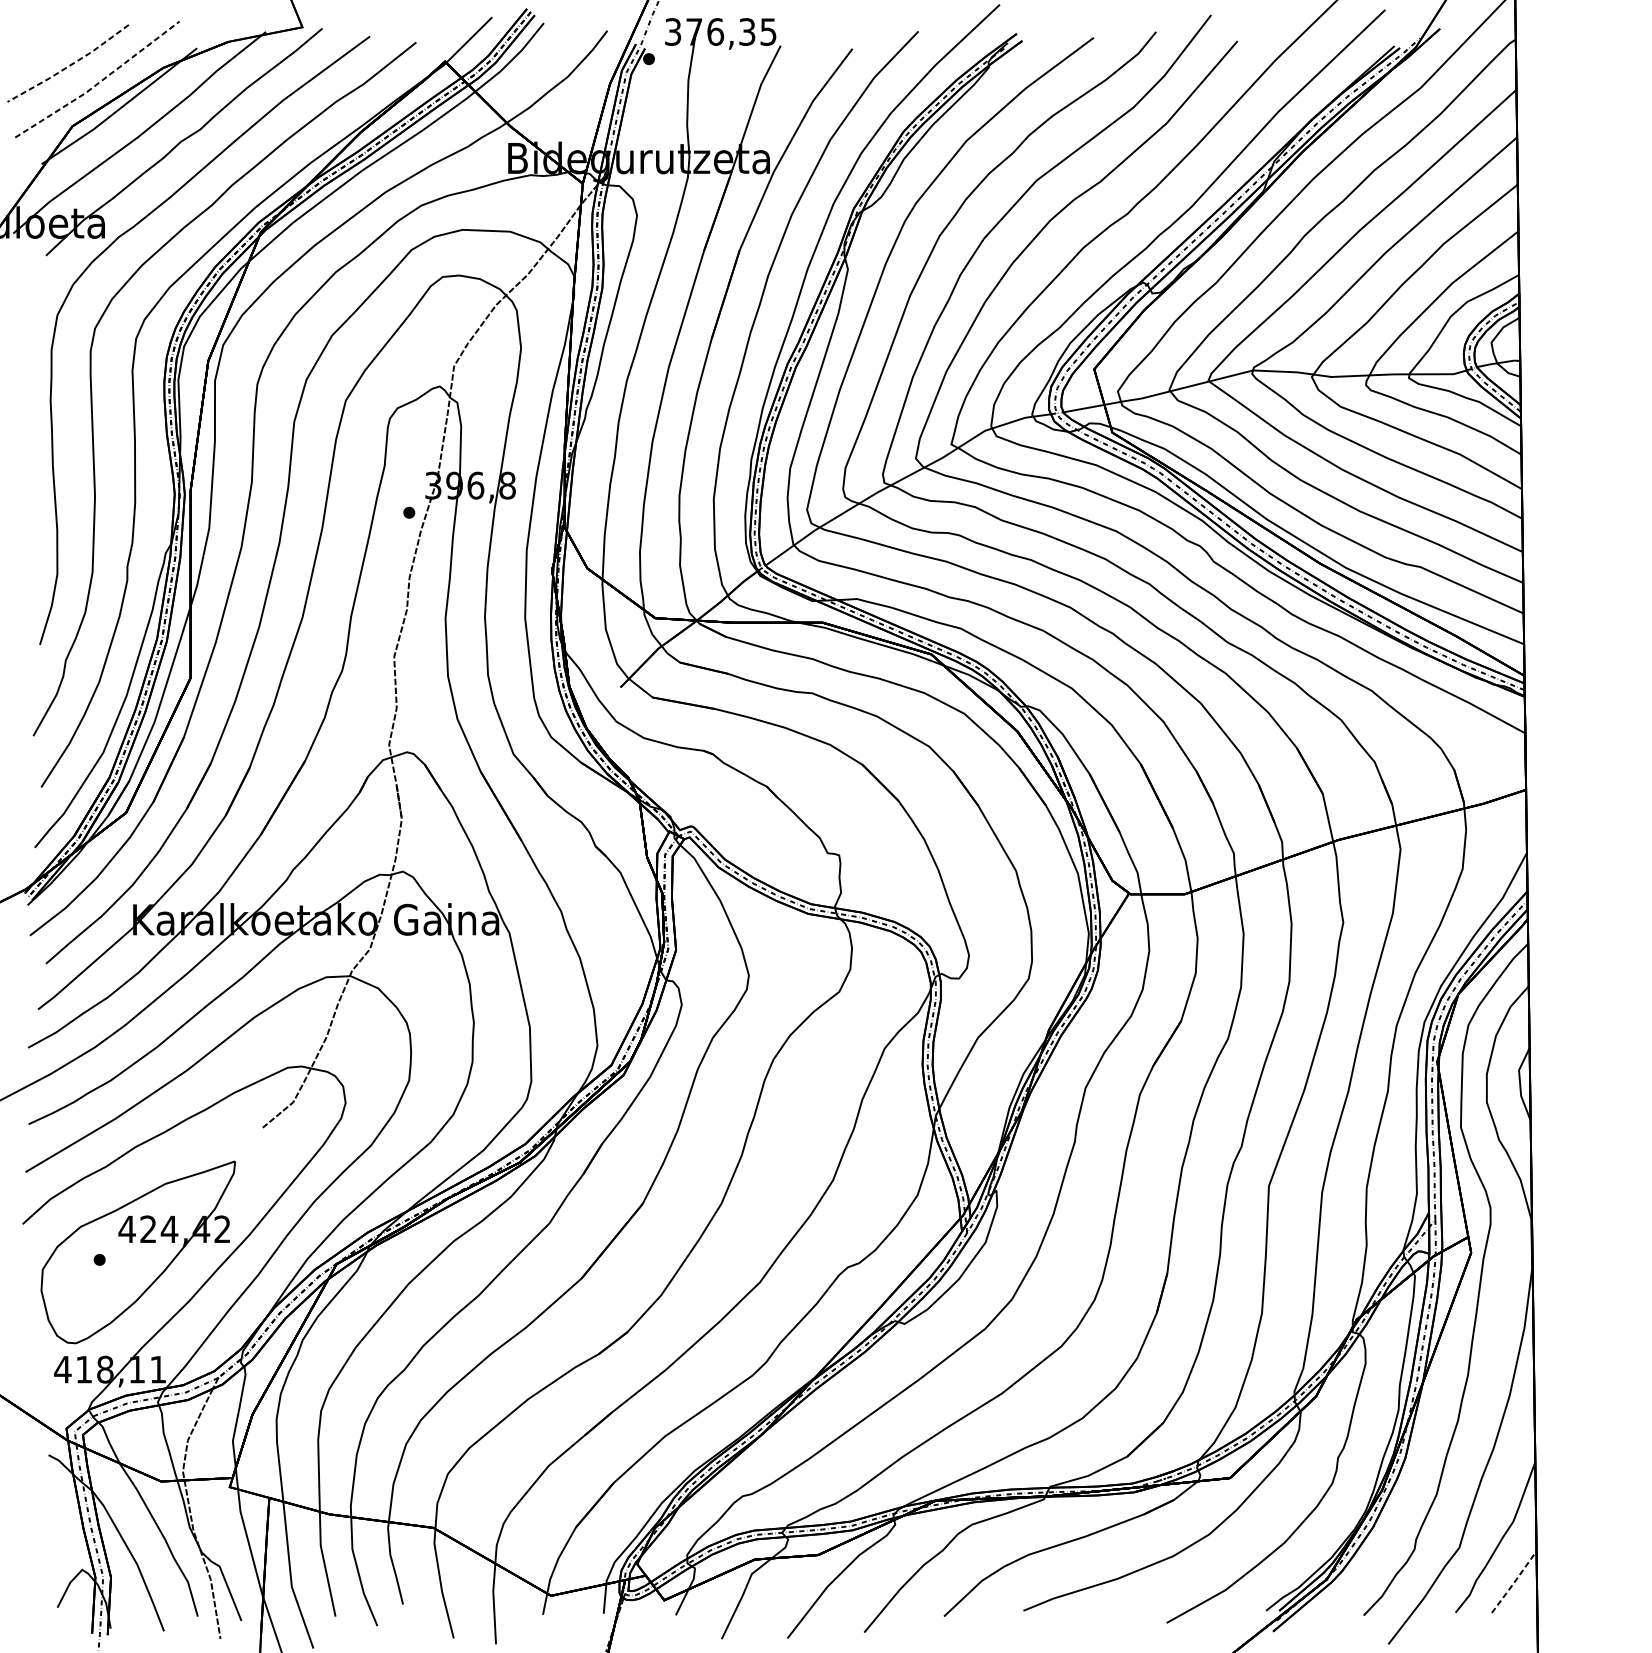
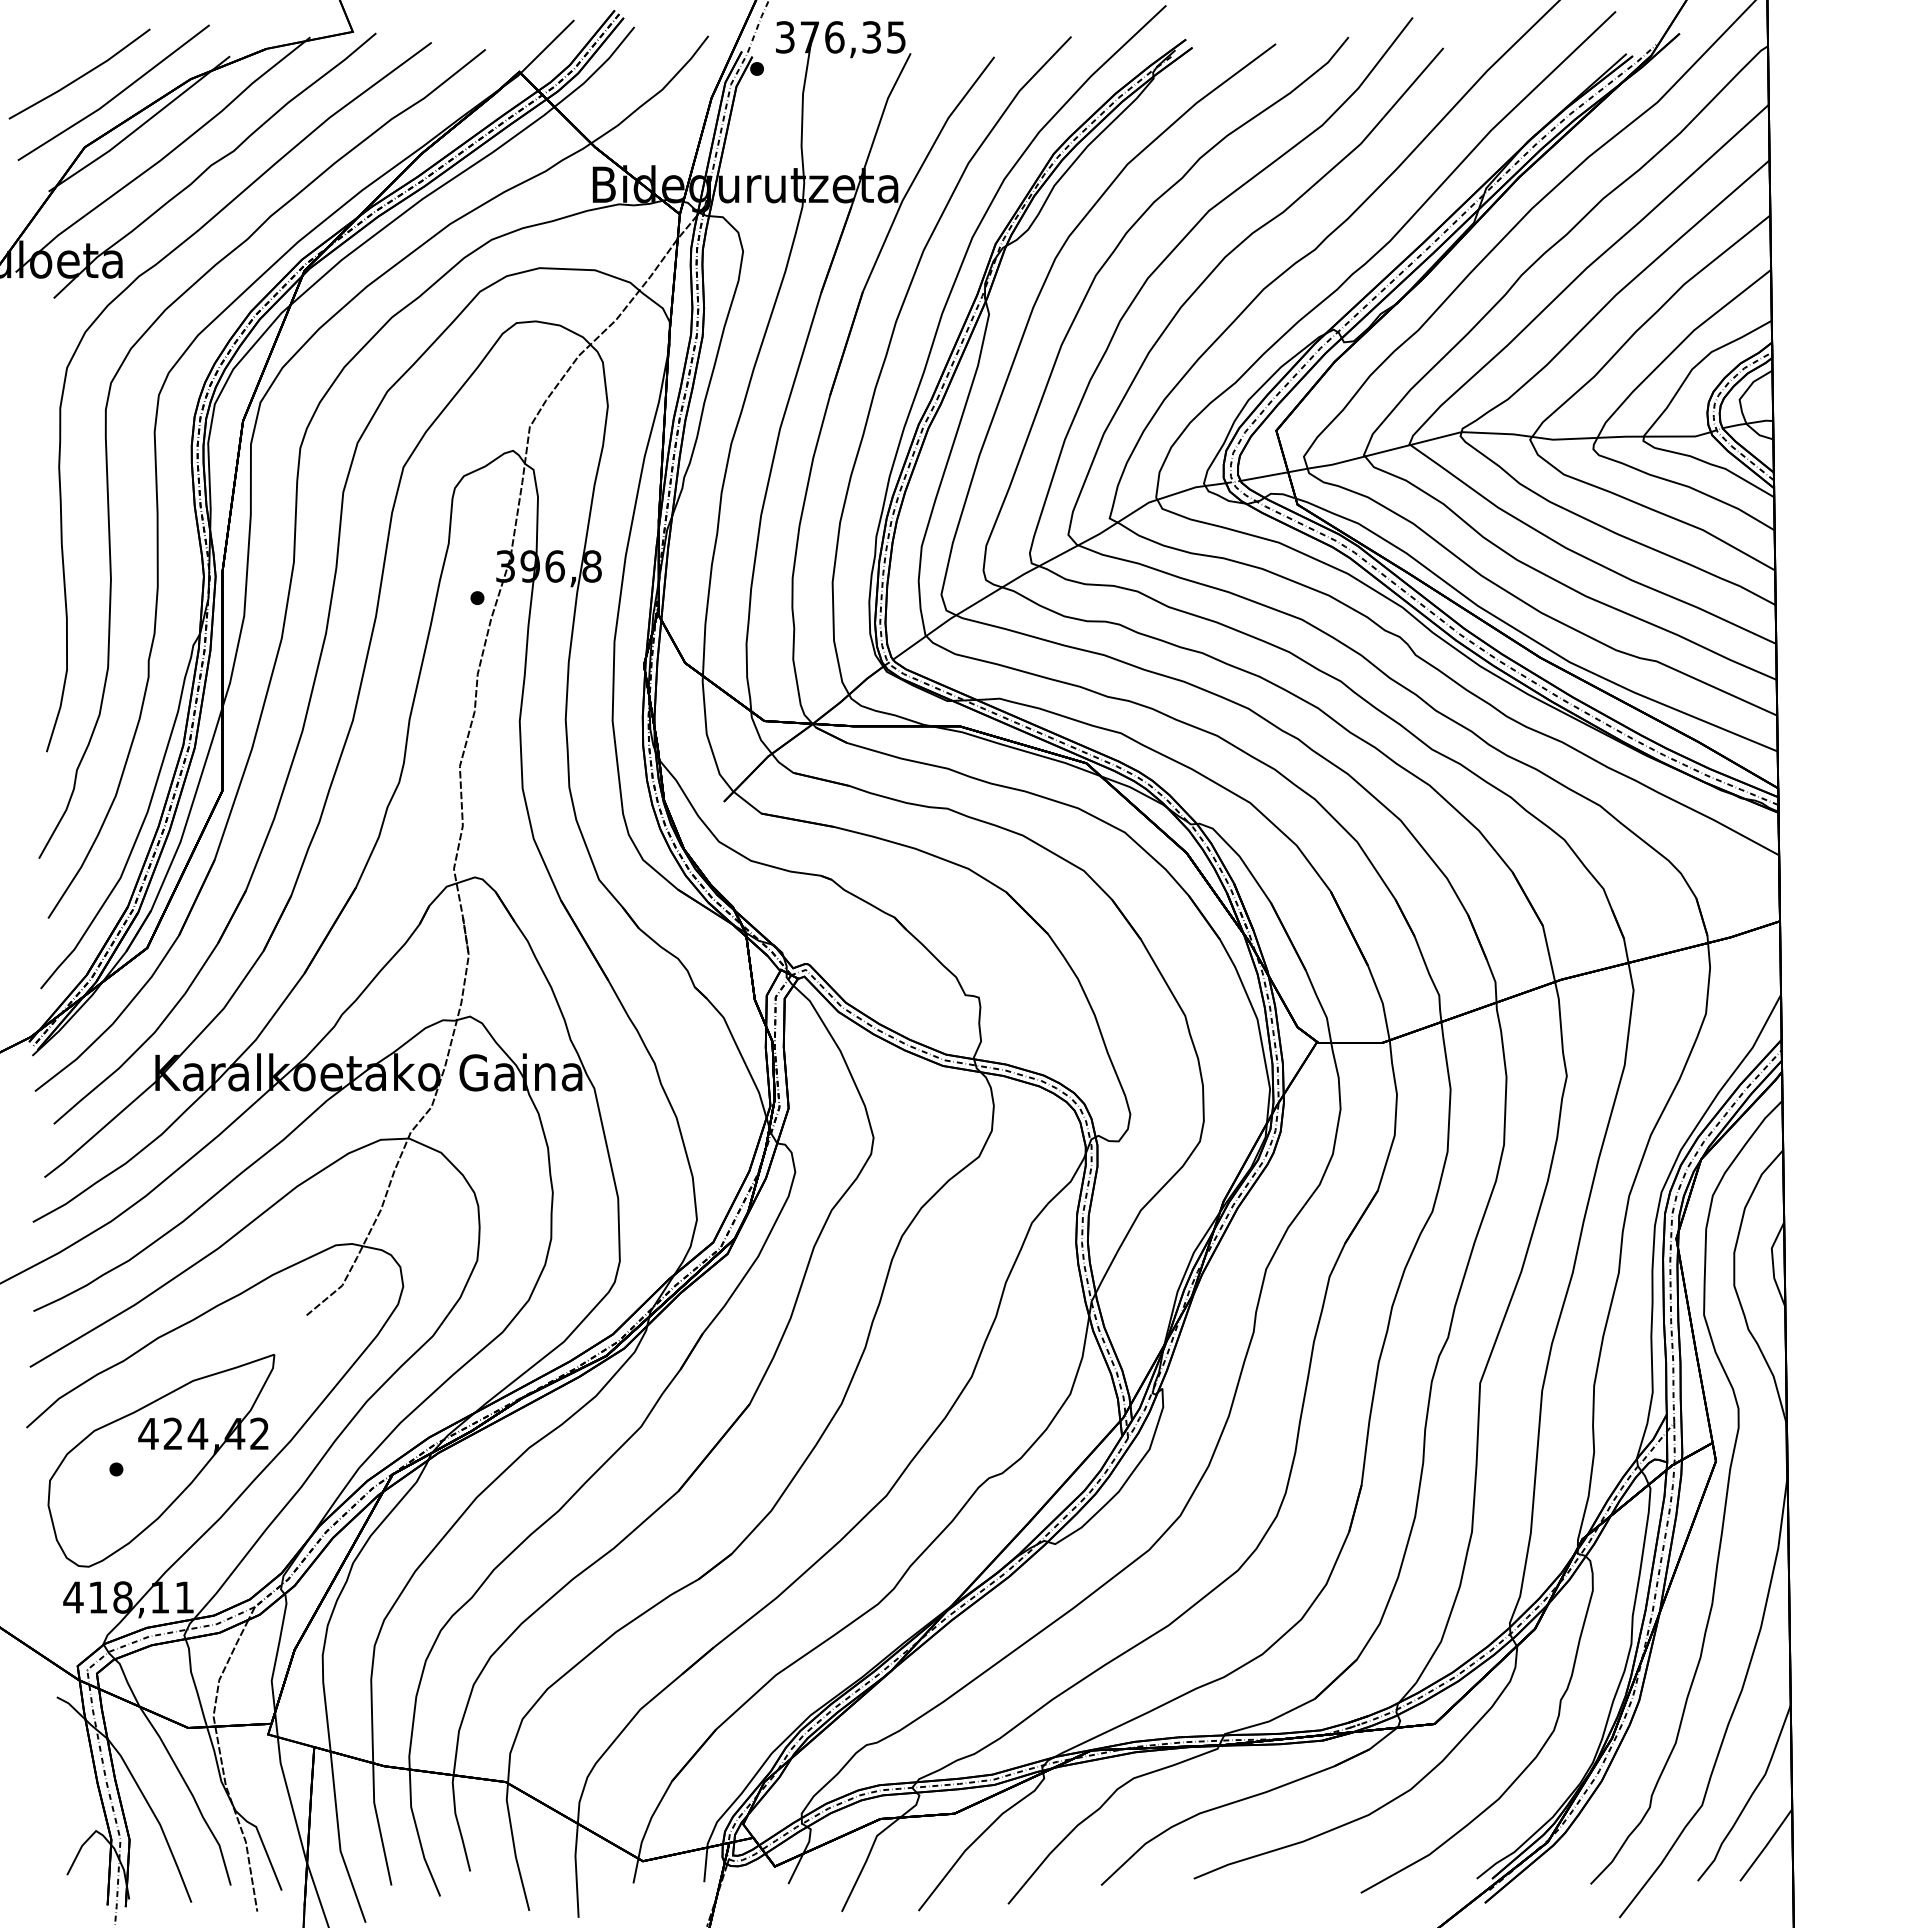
line: (69, 65) -> (81, 76), dashed -> solid
line: (99, 82) -> (116, 96), dashed -> solid
line: (1514, 1582) -> (1766, 1845), dashed -> solid

